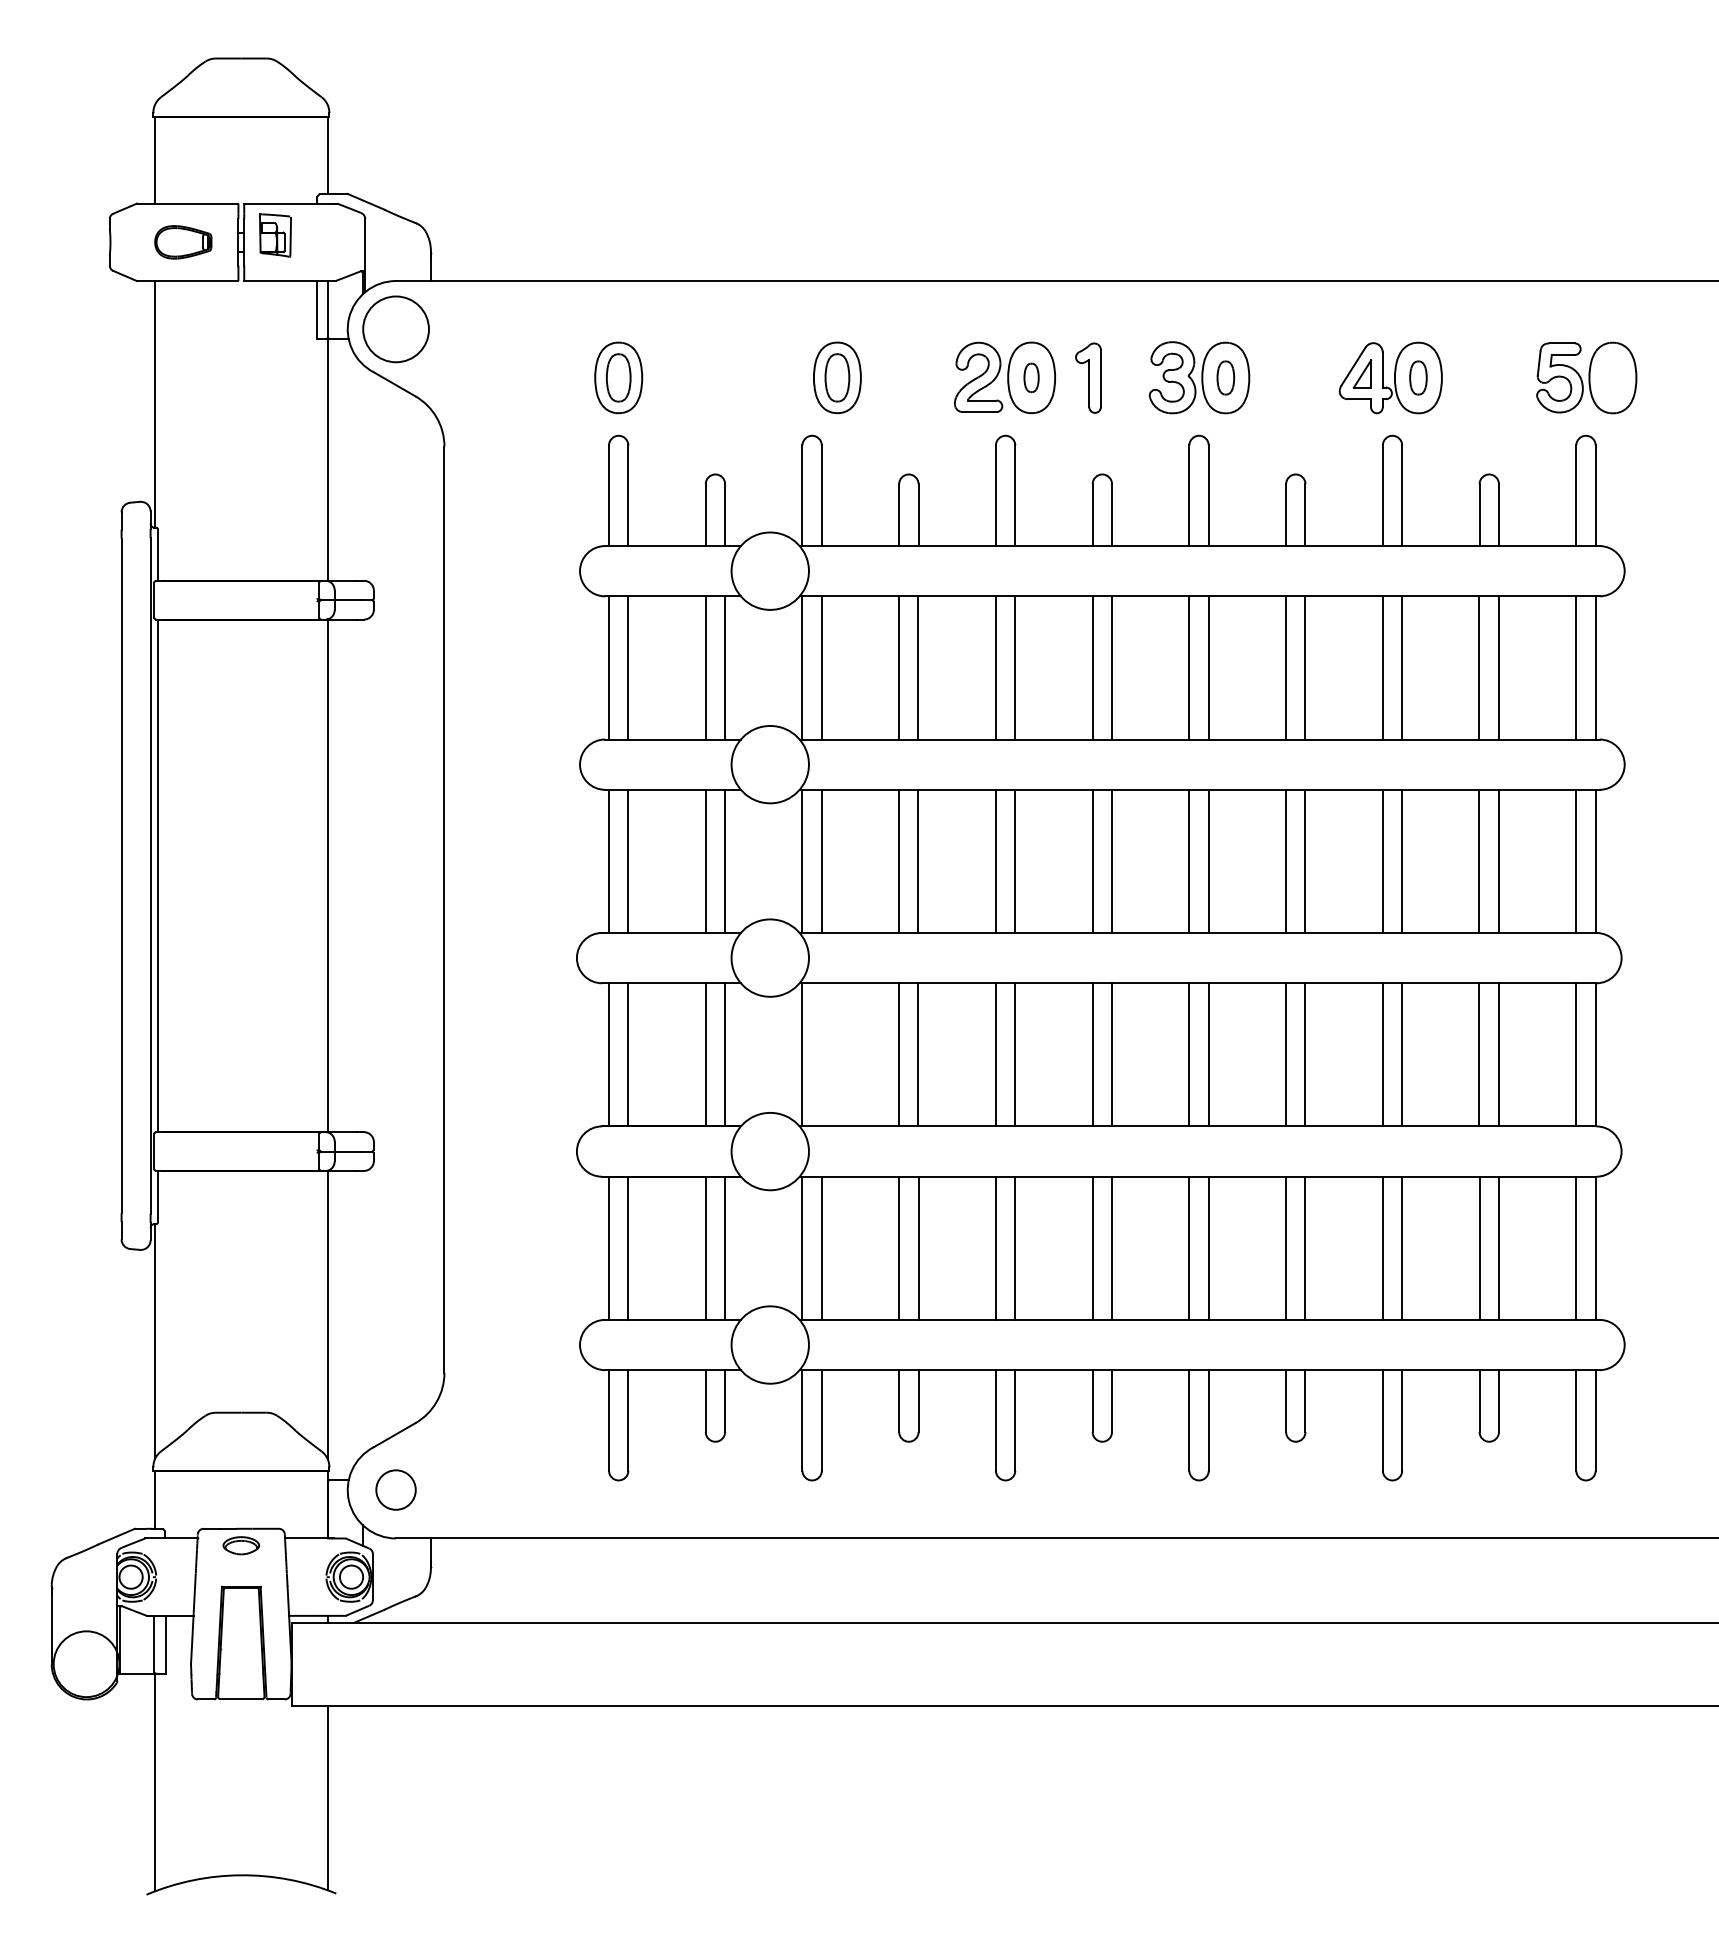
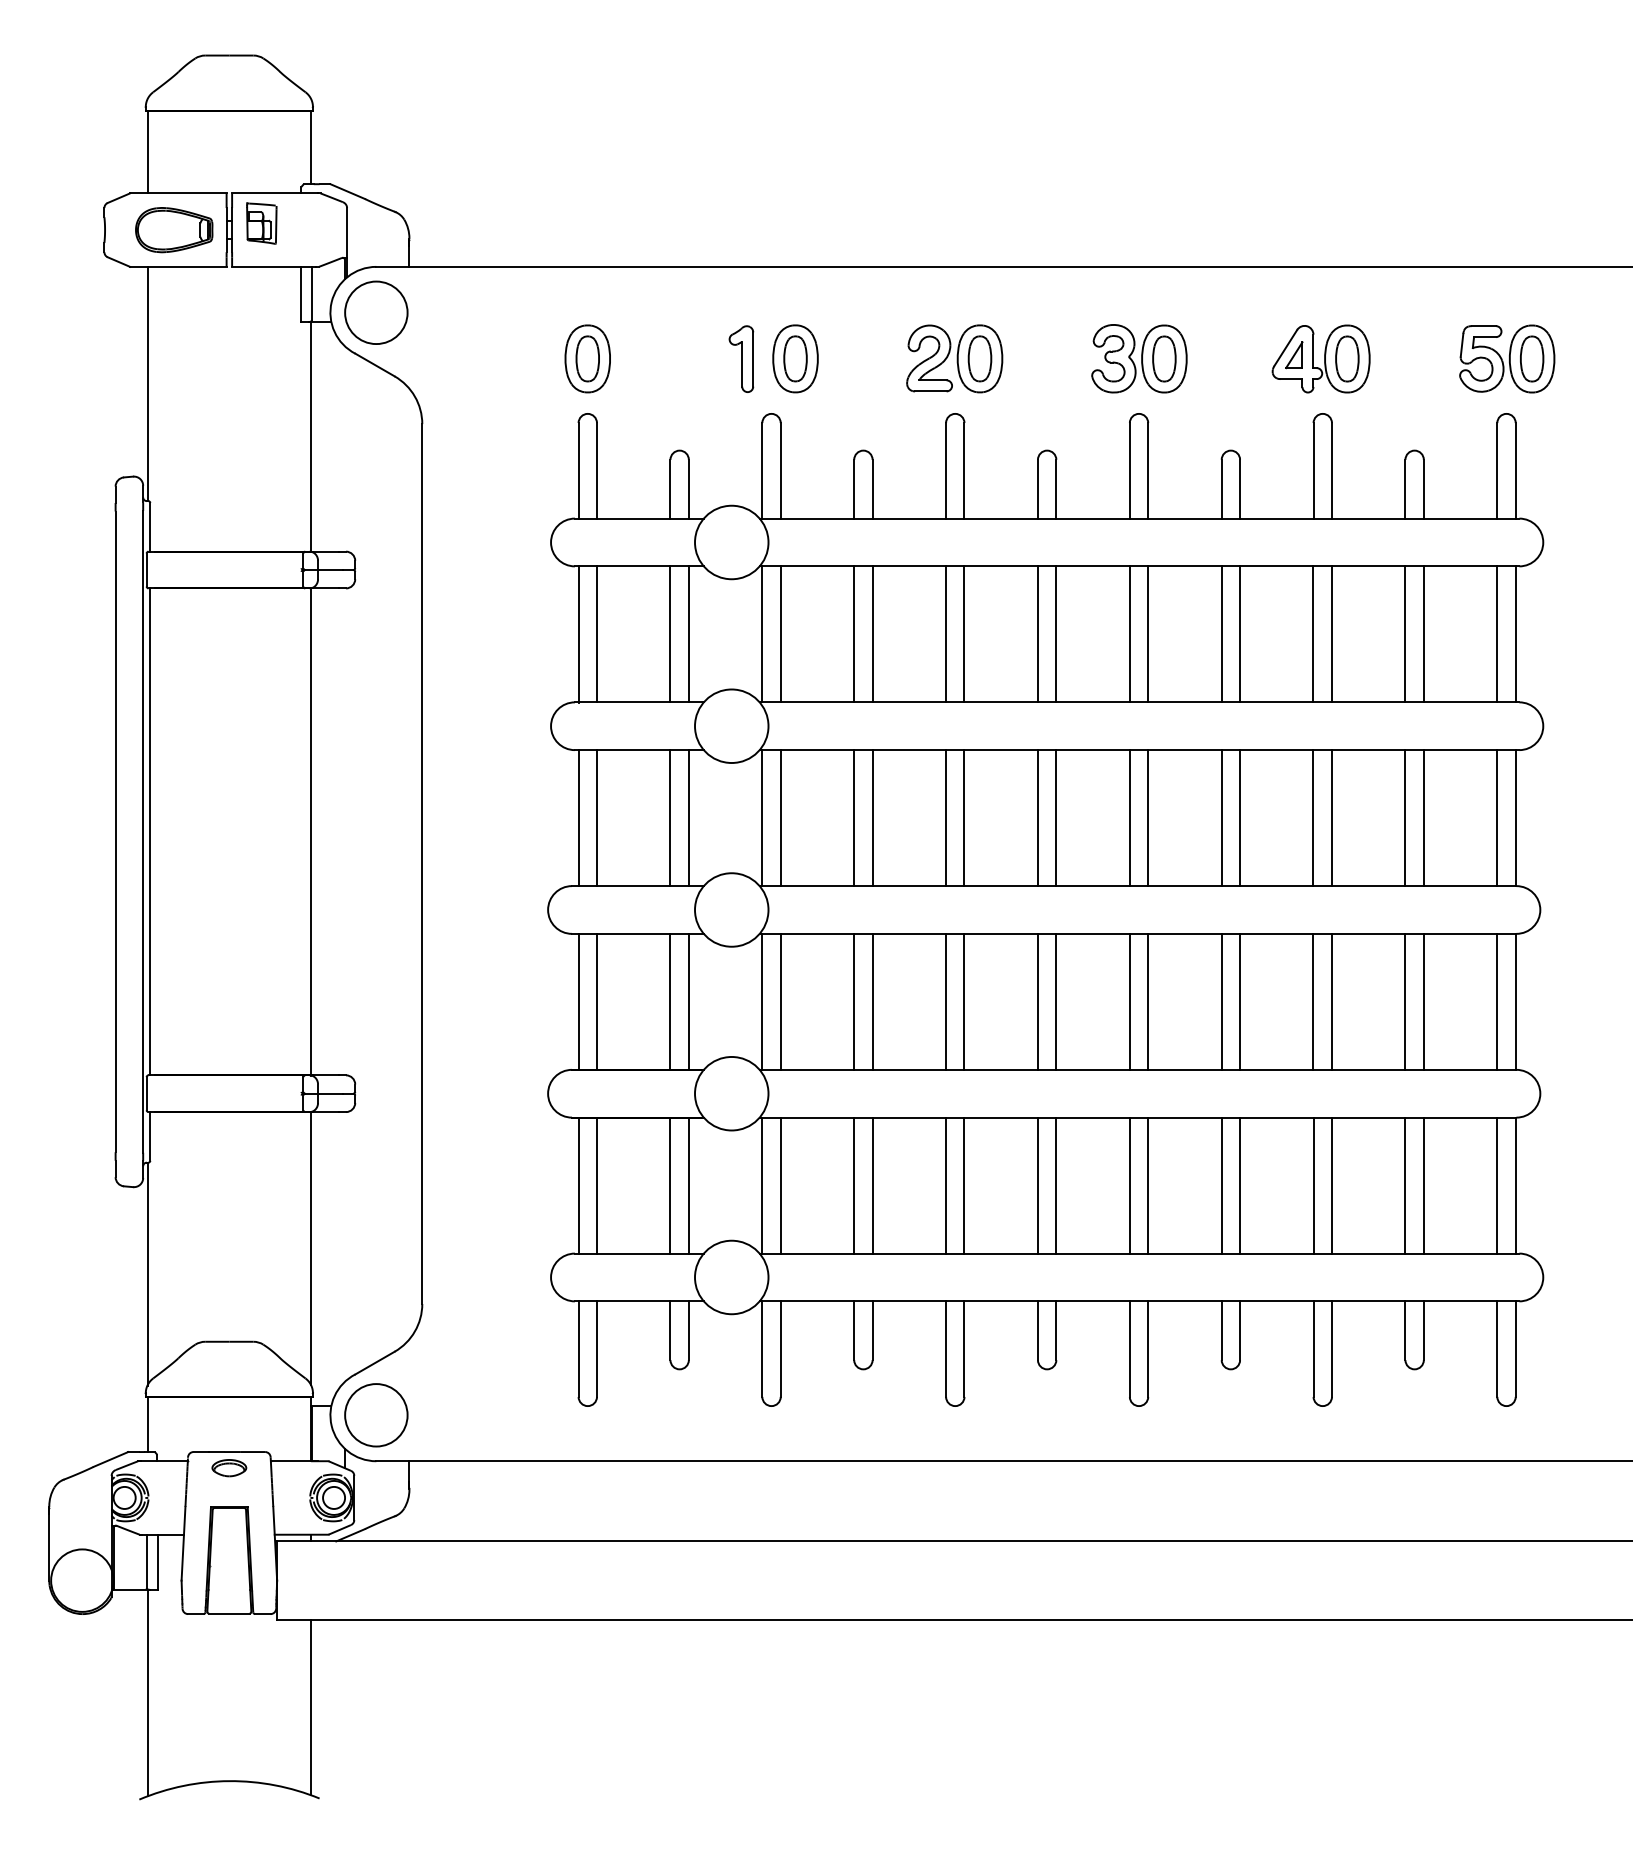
part: (183, 242) -> (174, 230), size x1.43
part: (1031, 377) -> (979, 358), size x1.67
part: (1088, 377) -> (741, 358), moved
part: (1225, 377) -> (1164, 358), size x1.43
part: (1418, 377) -> (1347, 358), size x1.43
part: (1612, 377) -> (1531, 358), added
line: (821, 1054) -> (780, 1001), added
circle: (395, 1489) -> (375, 1414), size x1.67

